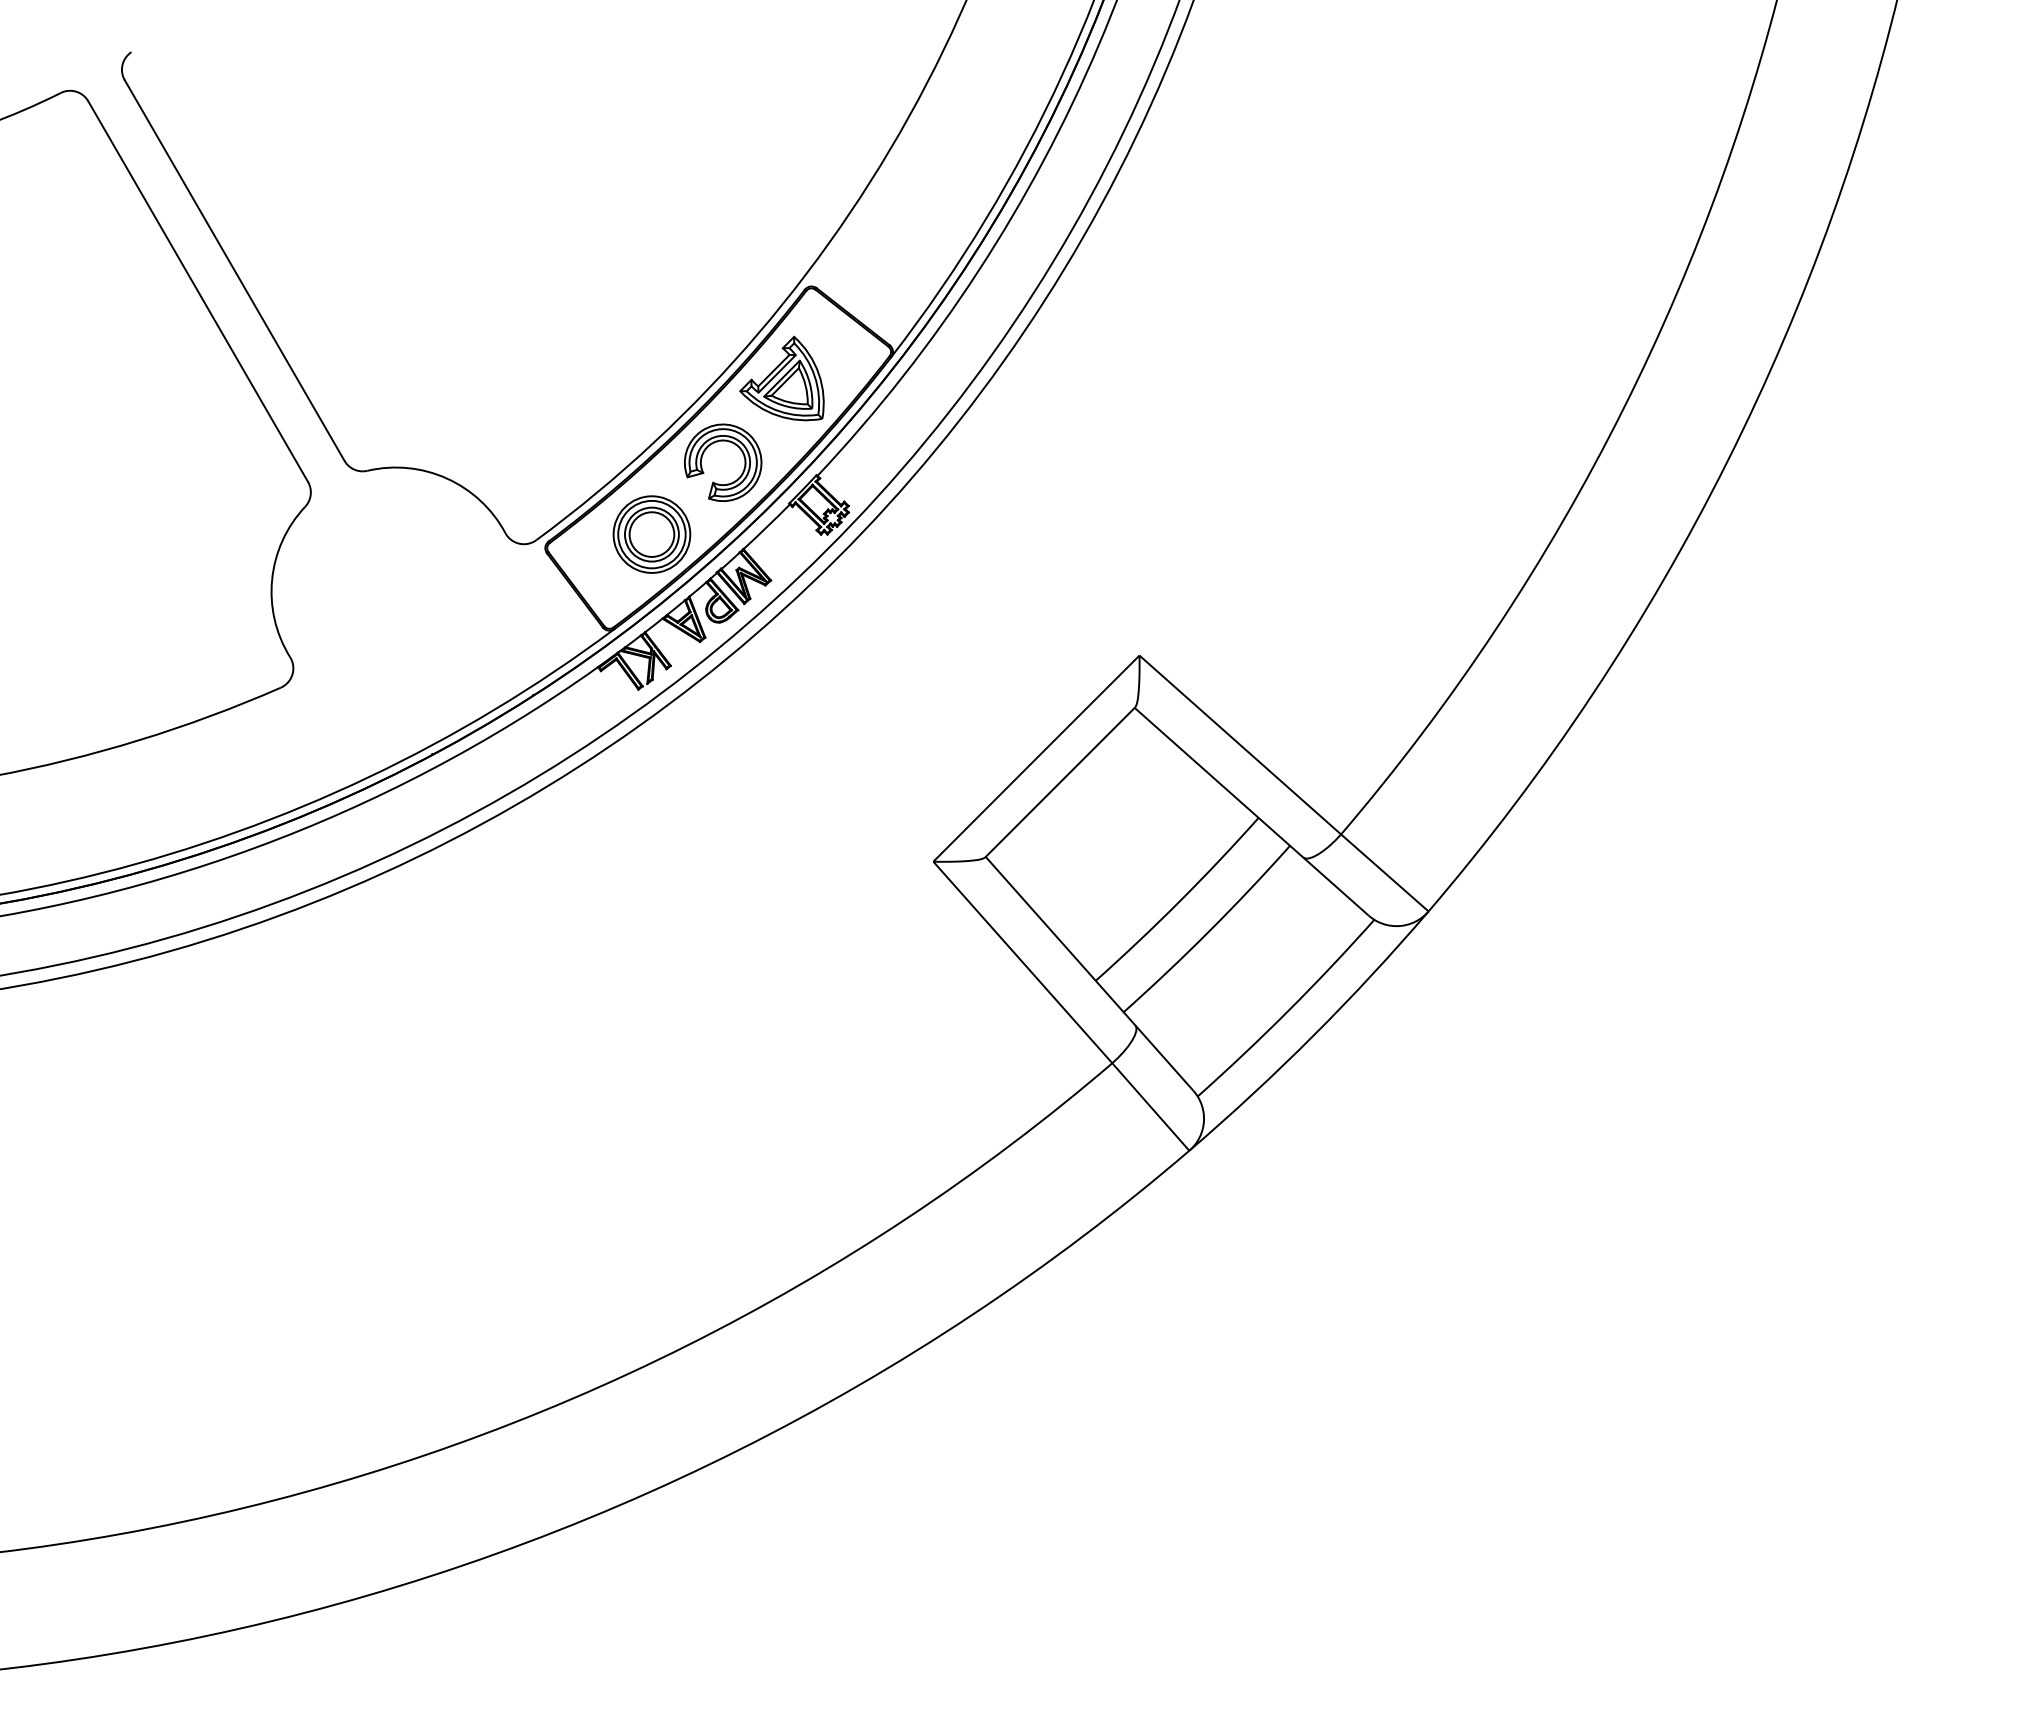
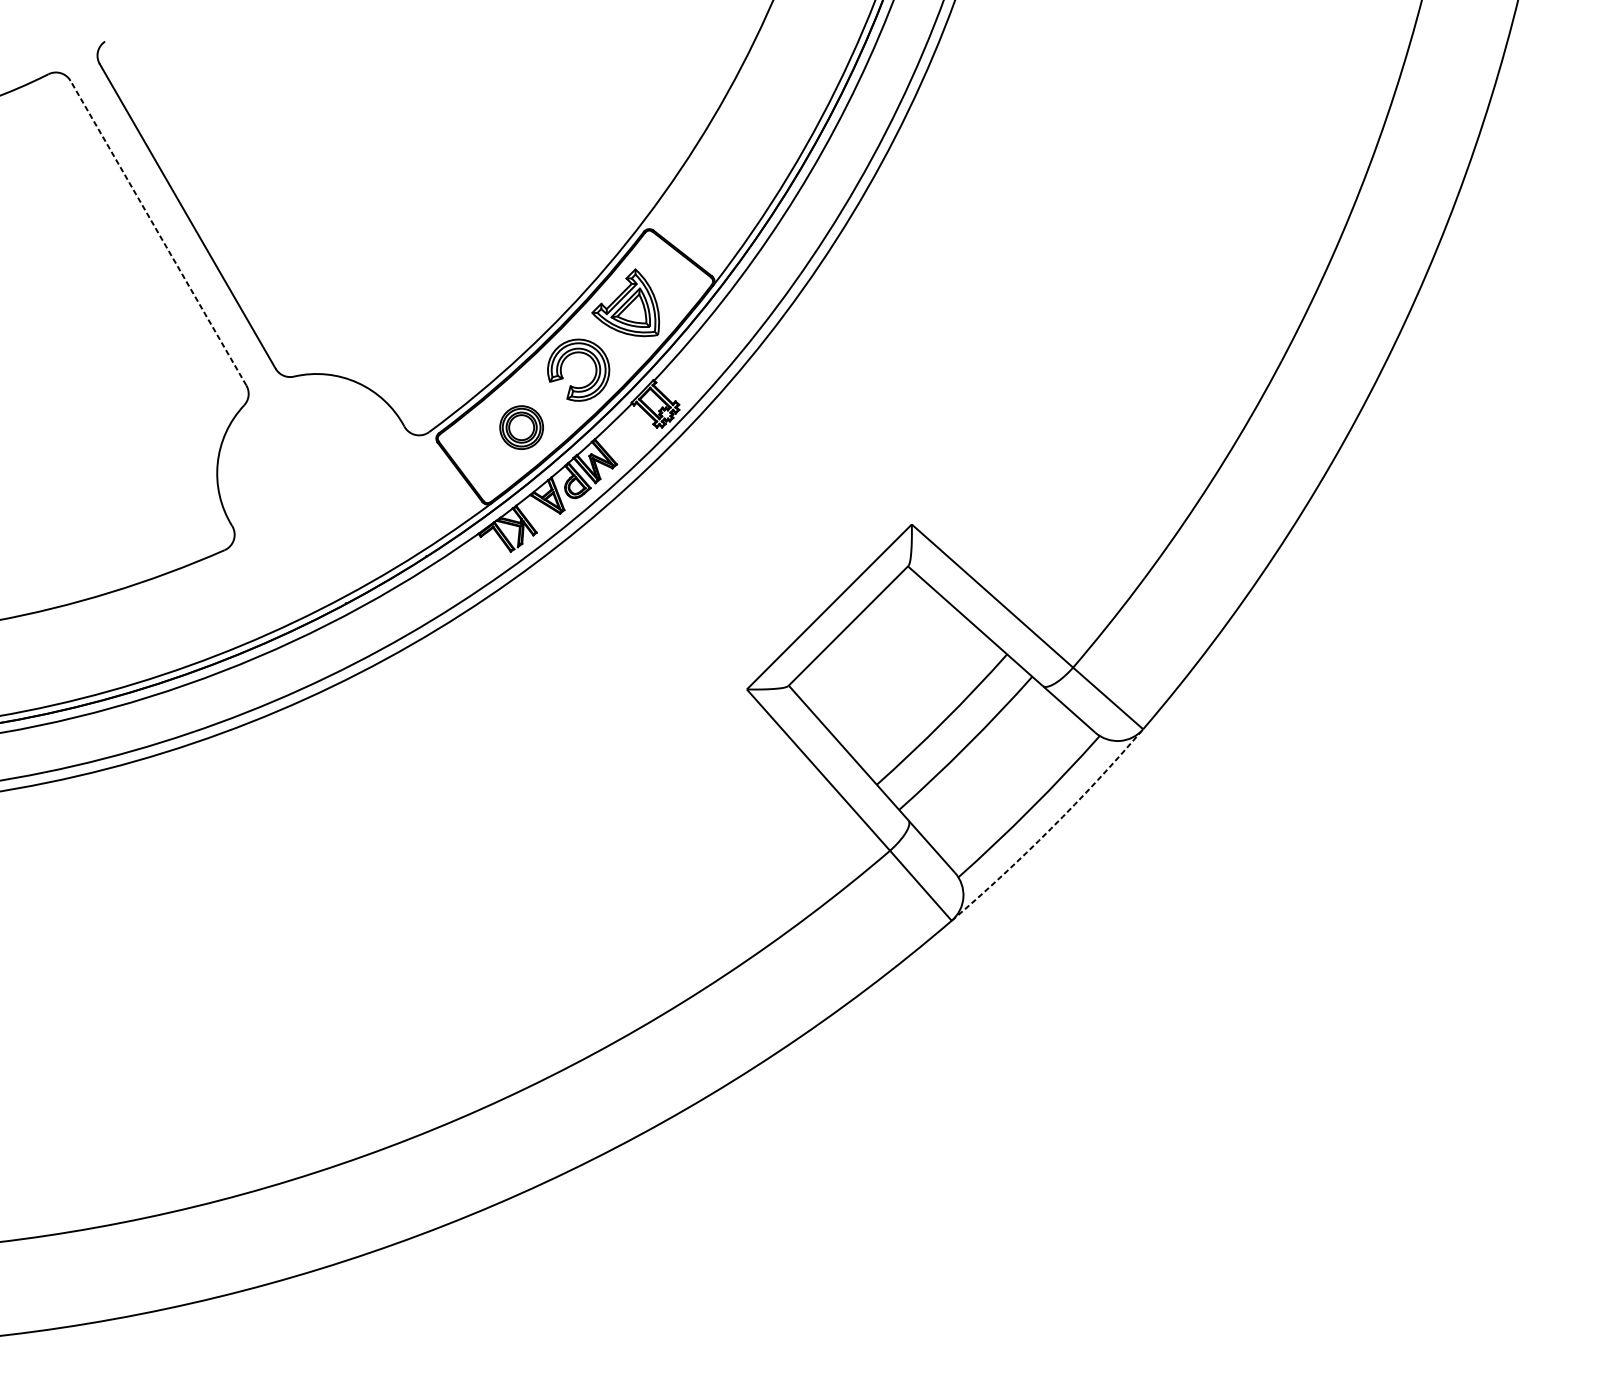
line: (198, 291) -> (158, 233), solid -> dashed
part: (651, 534) -> (521, 427), size x0.7
arc: (1313, 1035) -> (1051, 828), solid -> dashed

